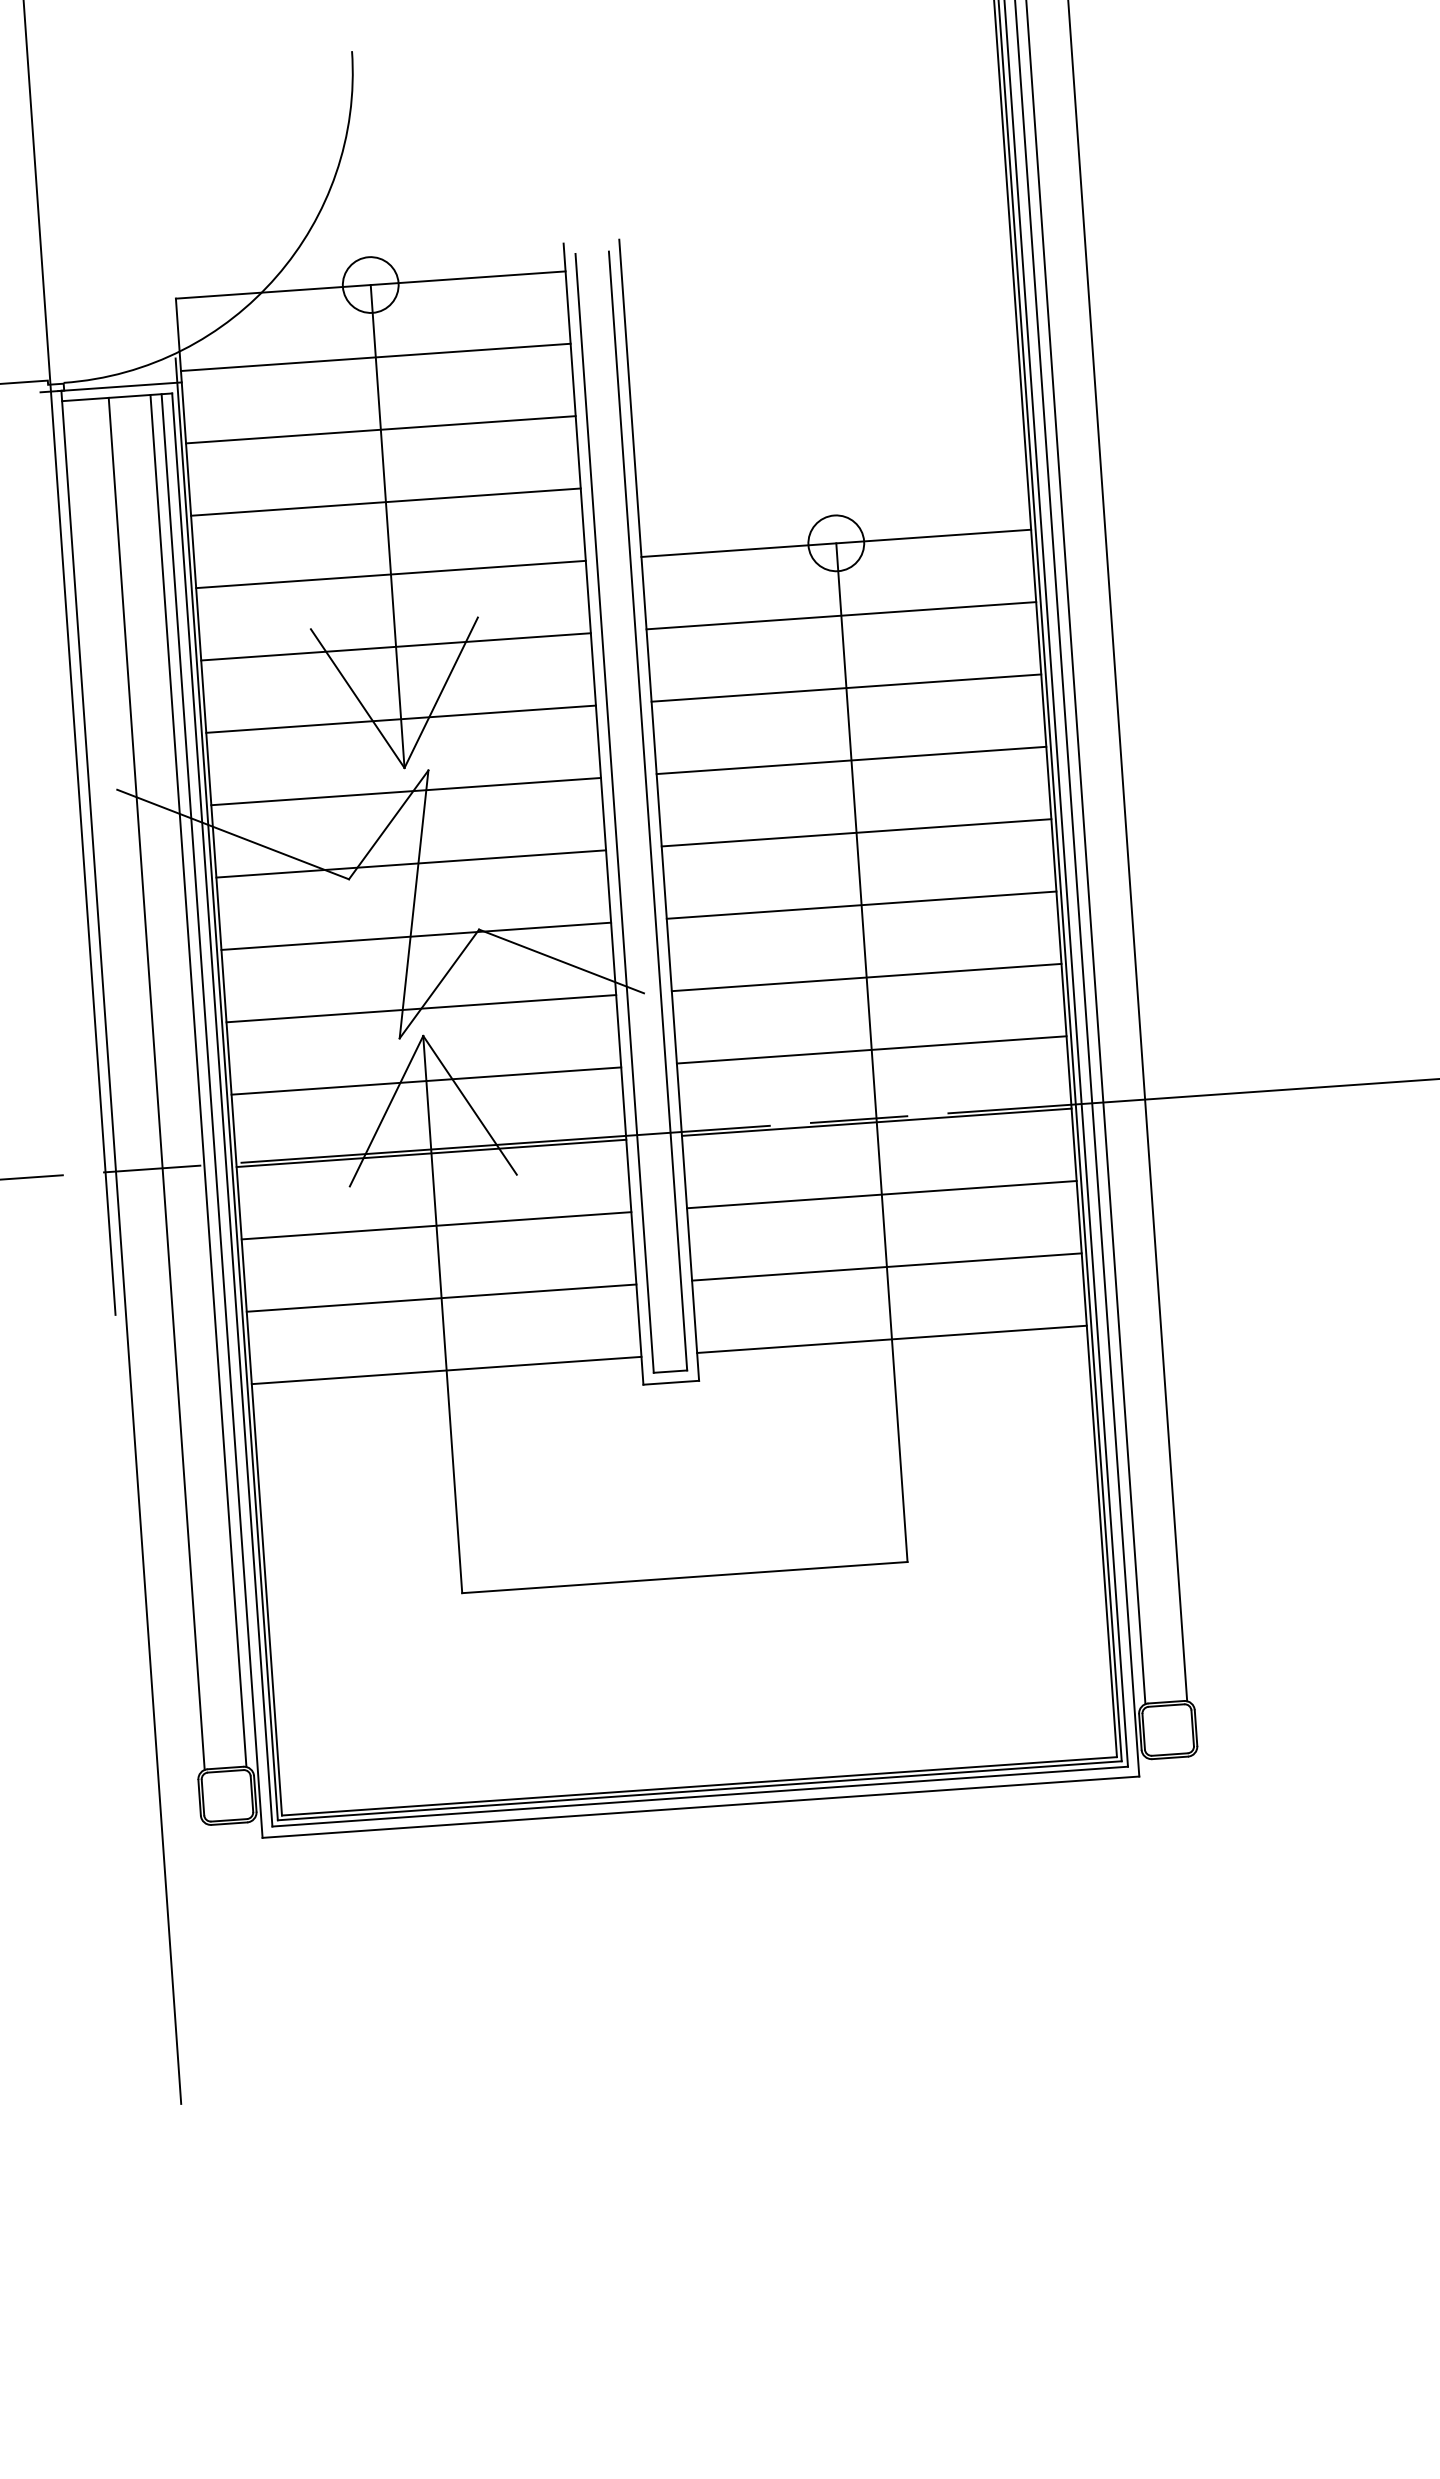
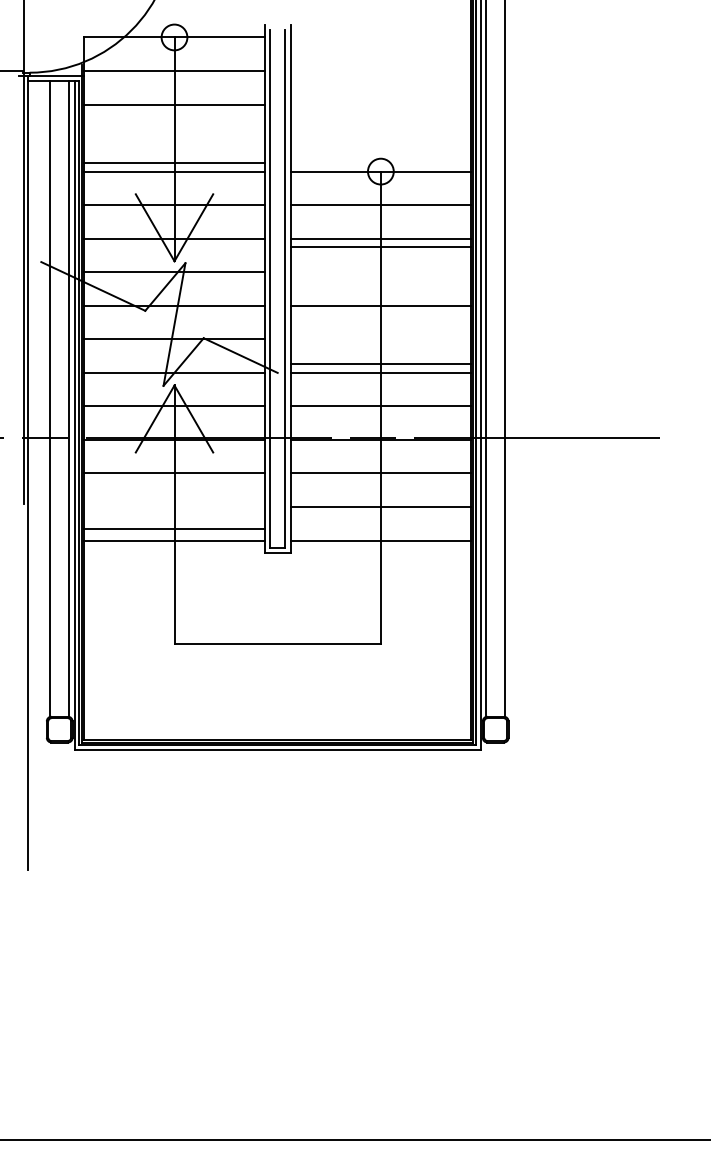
line: (385, 503) -> (174, 163), moved
line: (850, 761) -> (380, 247), moved
line: (860, 905) -> (380, 364), moved
line: (441, 1297) -> (174, 528), moved

